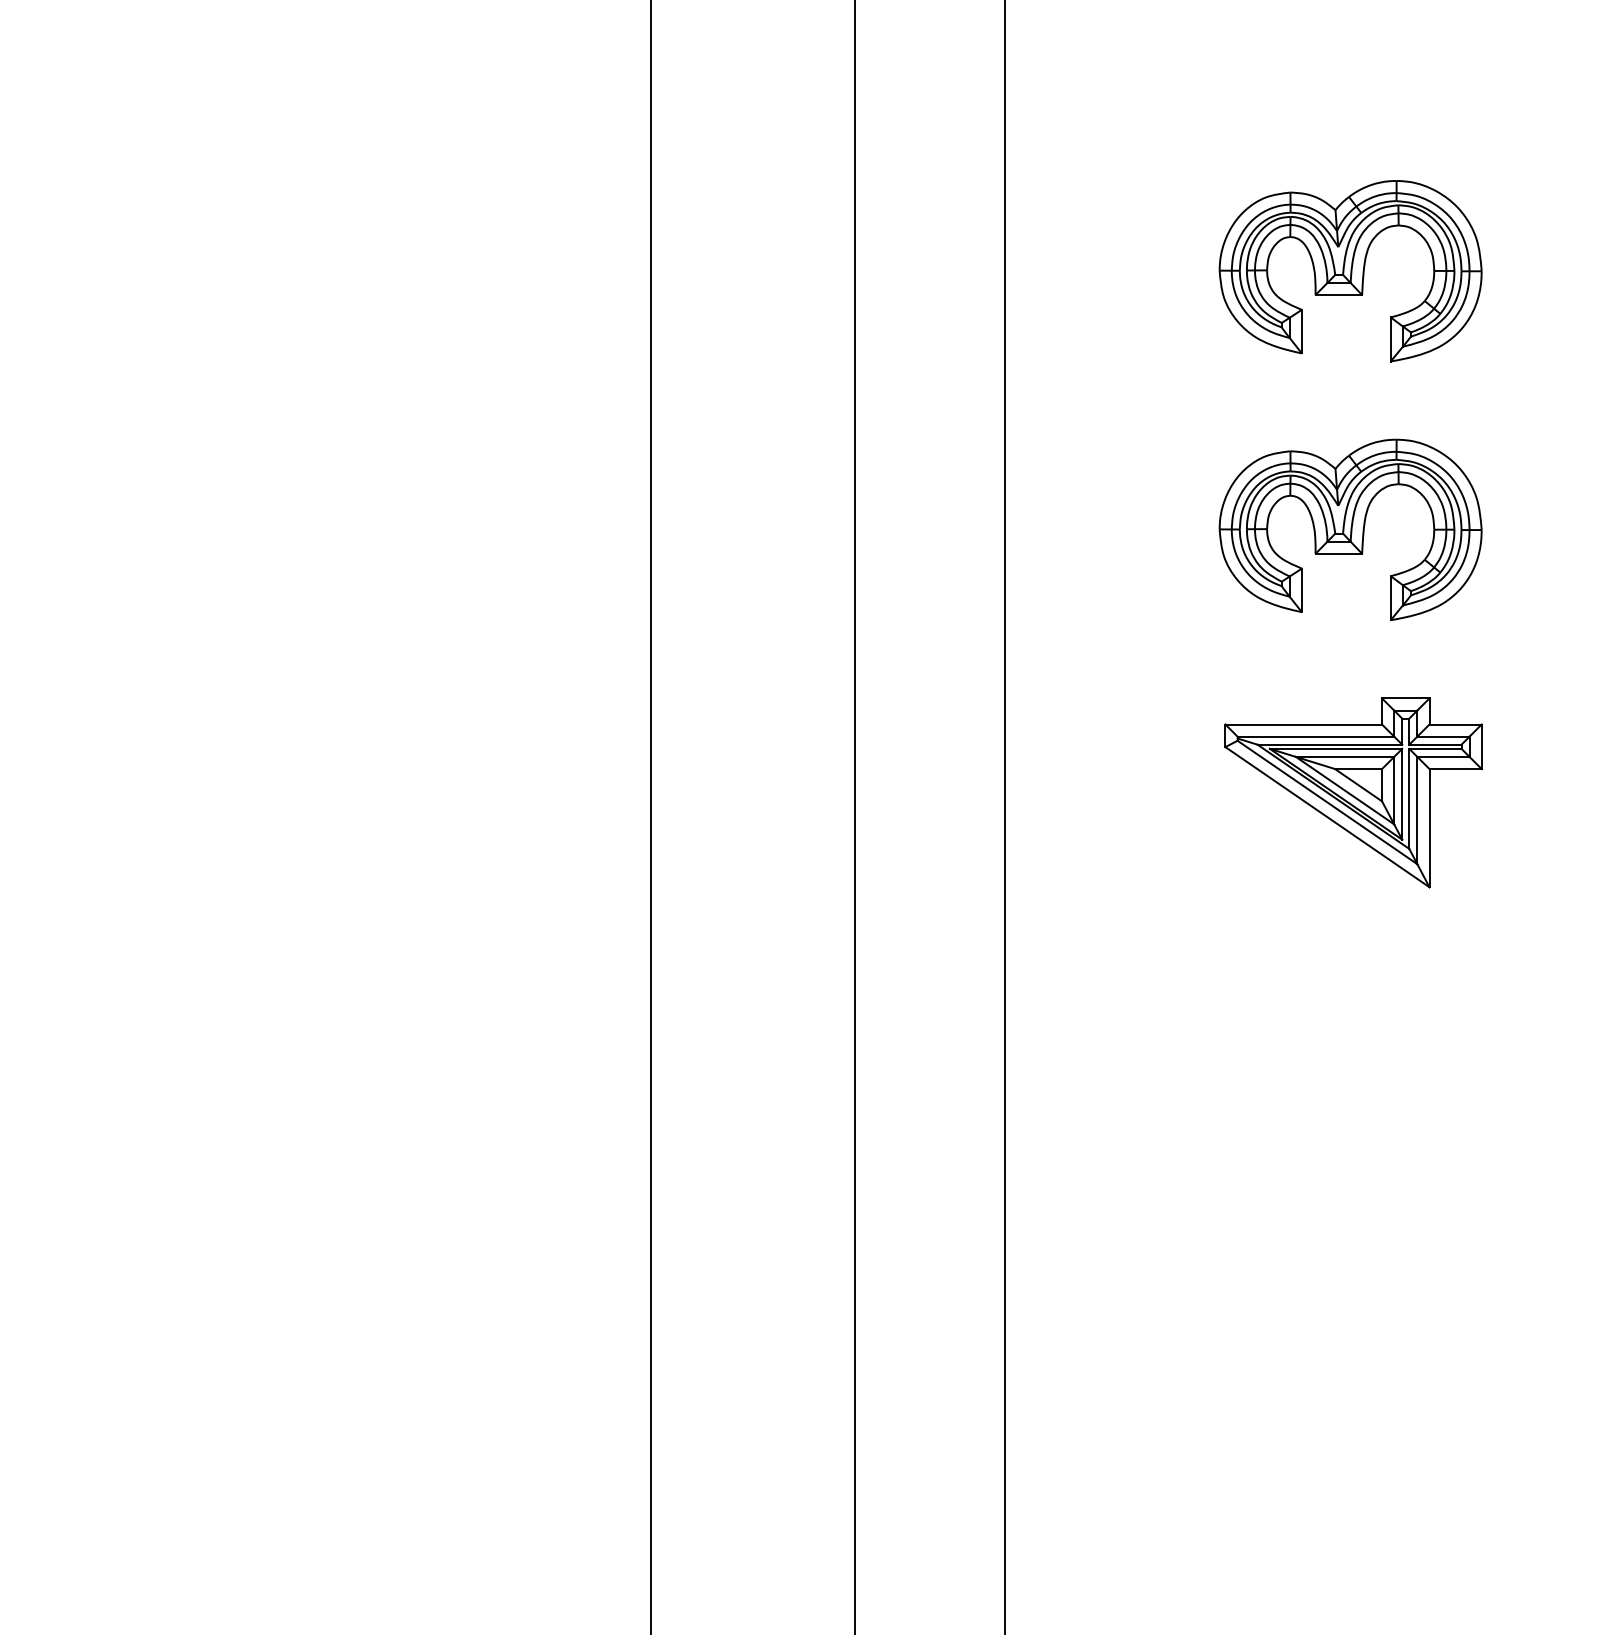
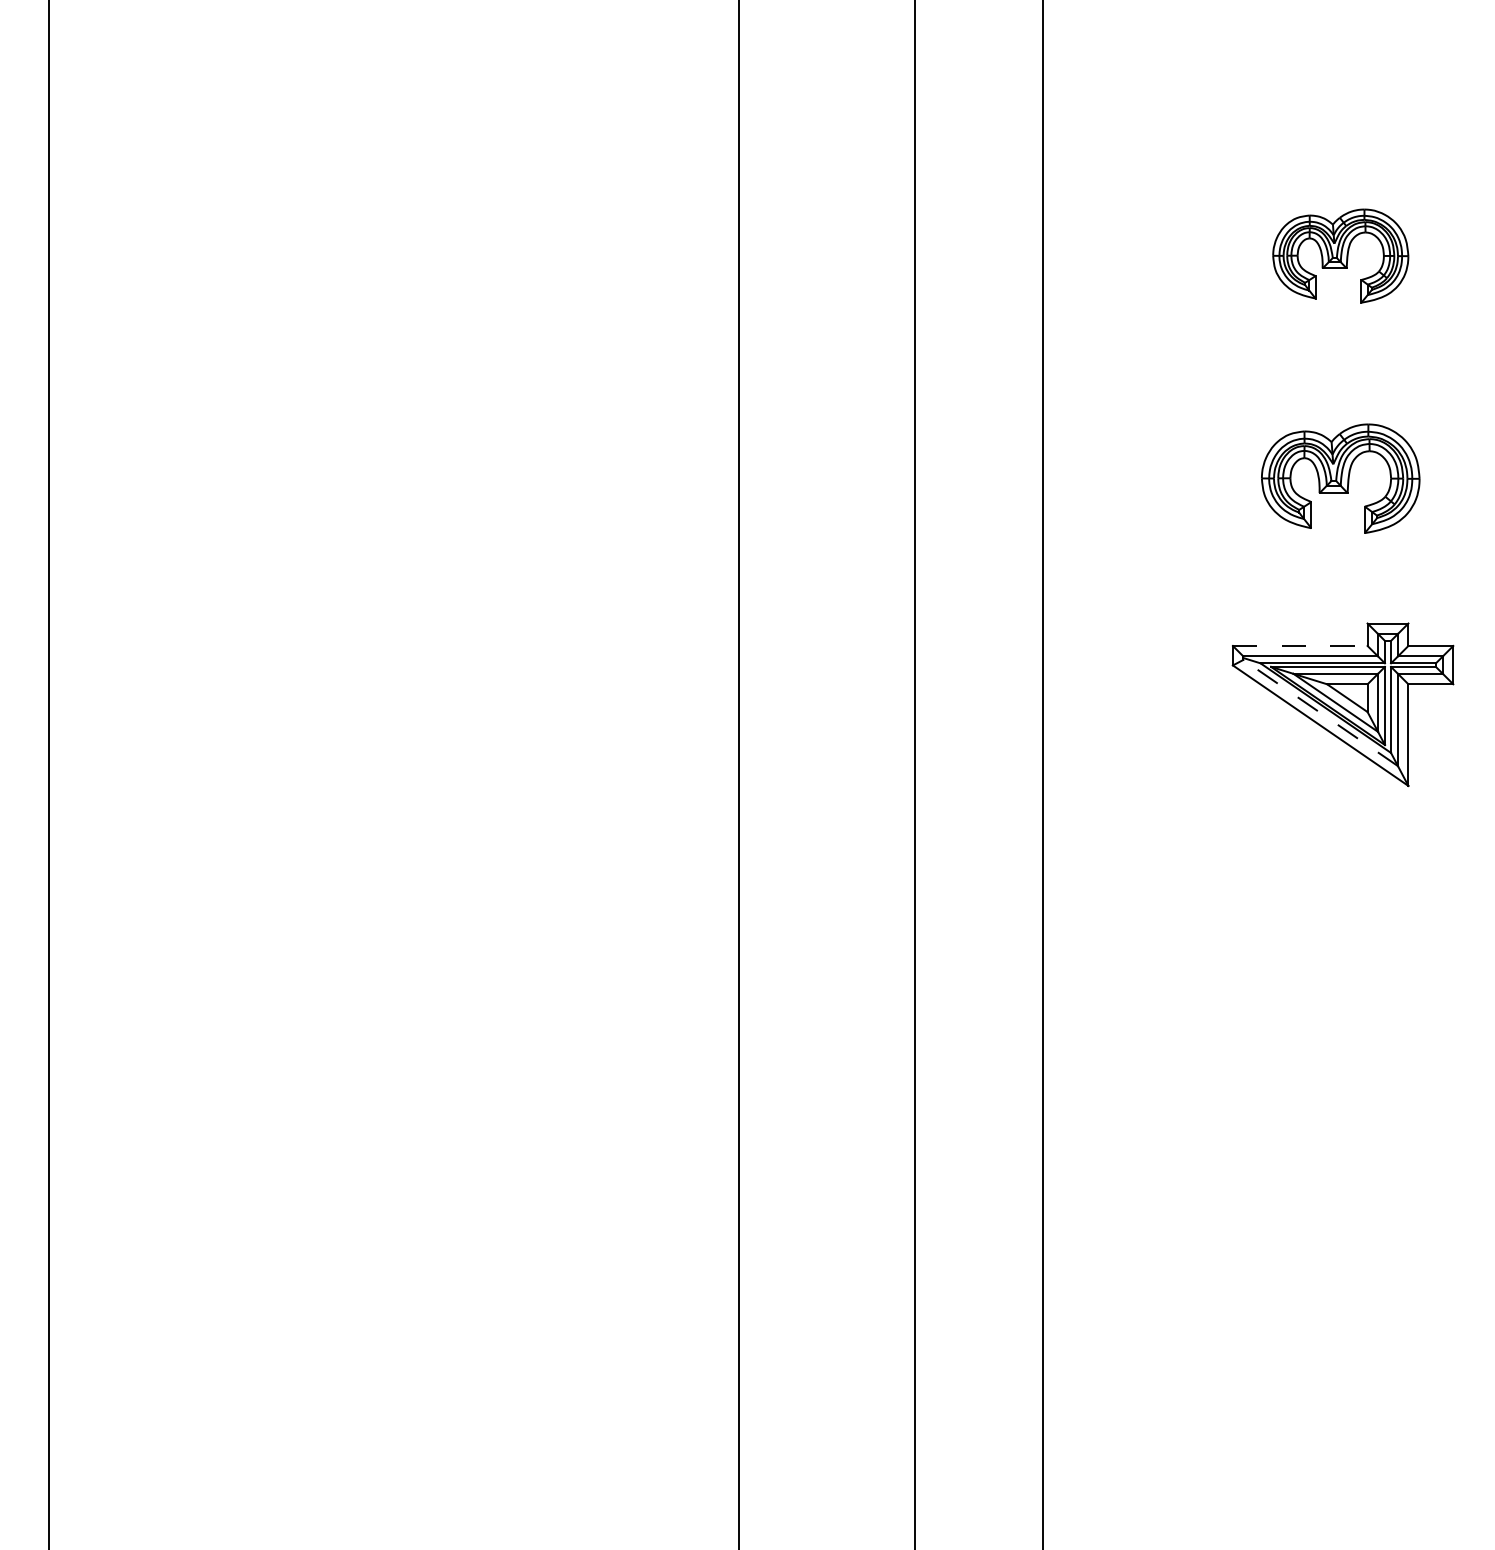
part: (1350, 270) -> (1340, 255), size x0.6
part: (1350, 529) -> (1340, 478), size x0.7
line: (1304, 723) -> (1300, 645), solid -> dashed
line: (1327, 803) -> (1320, 713), solid -> dashed

